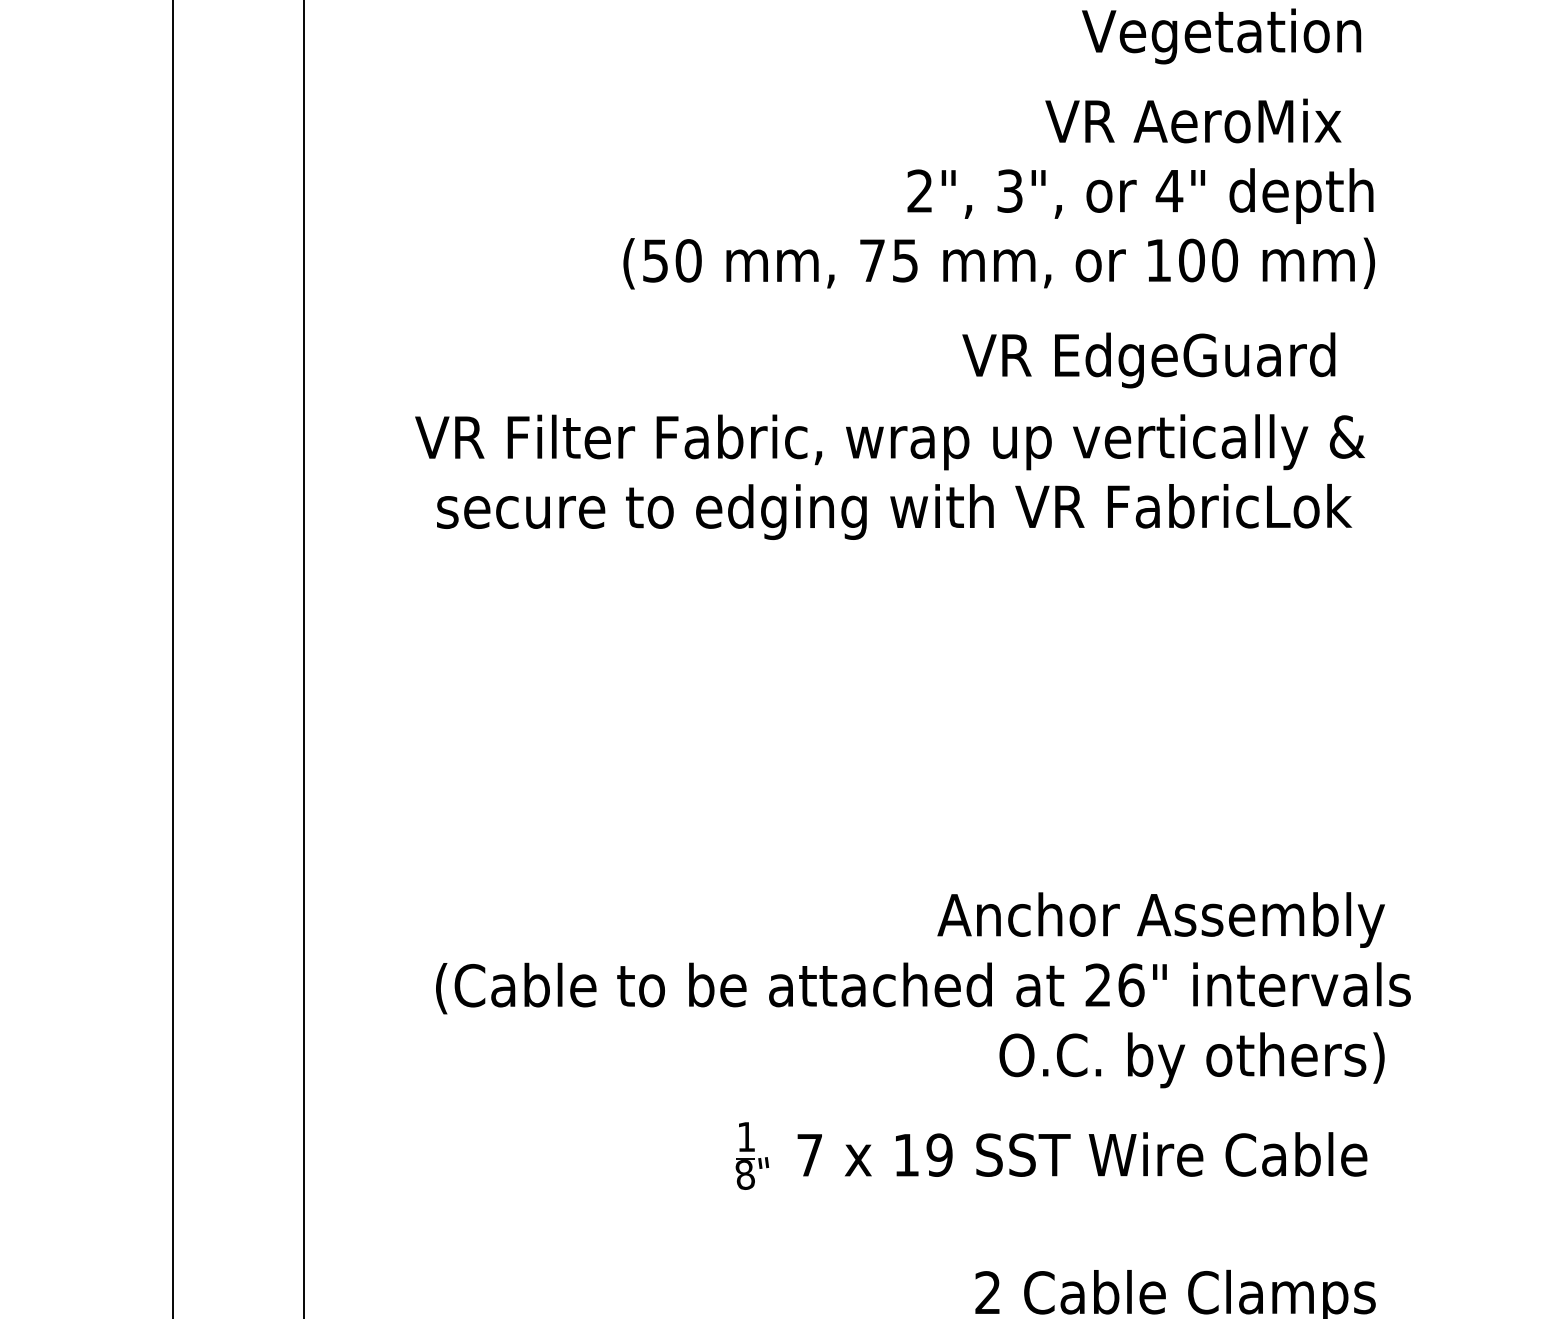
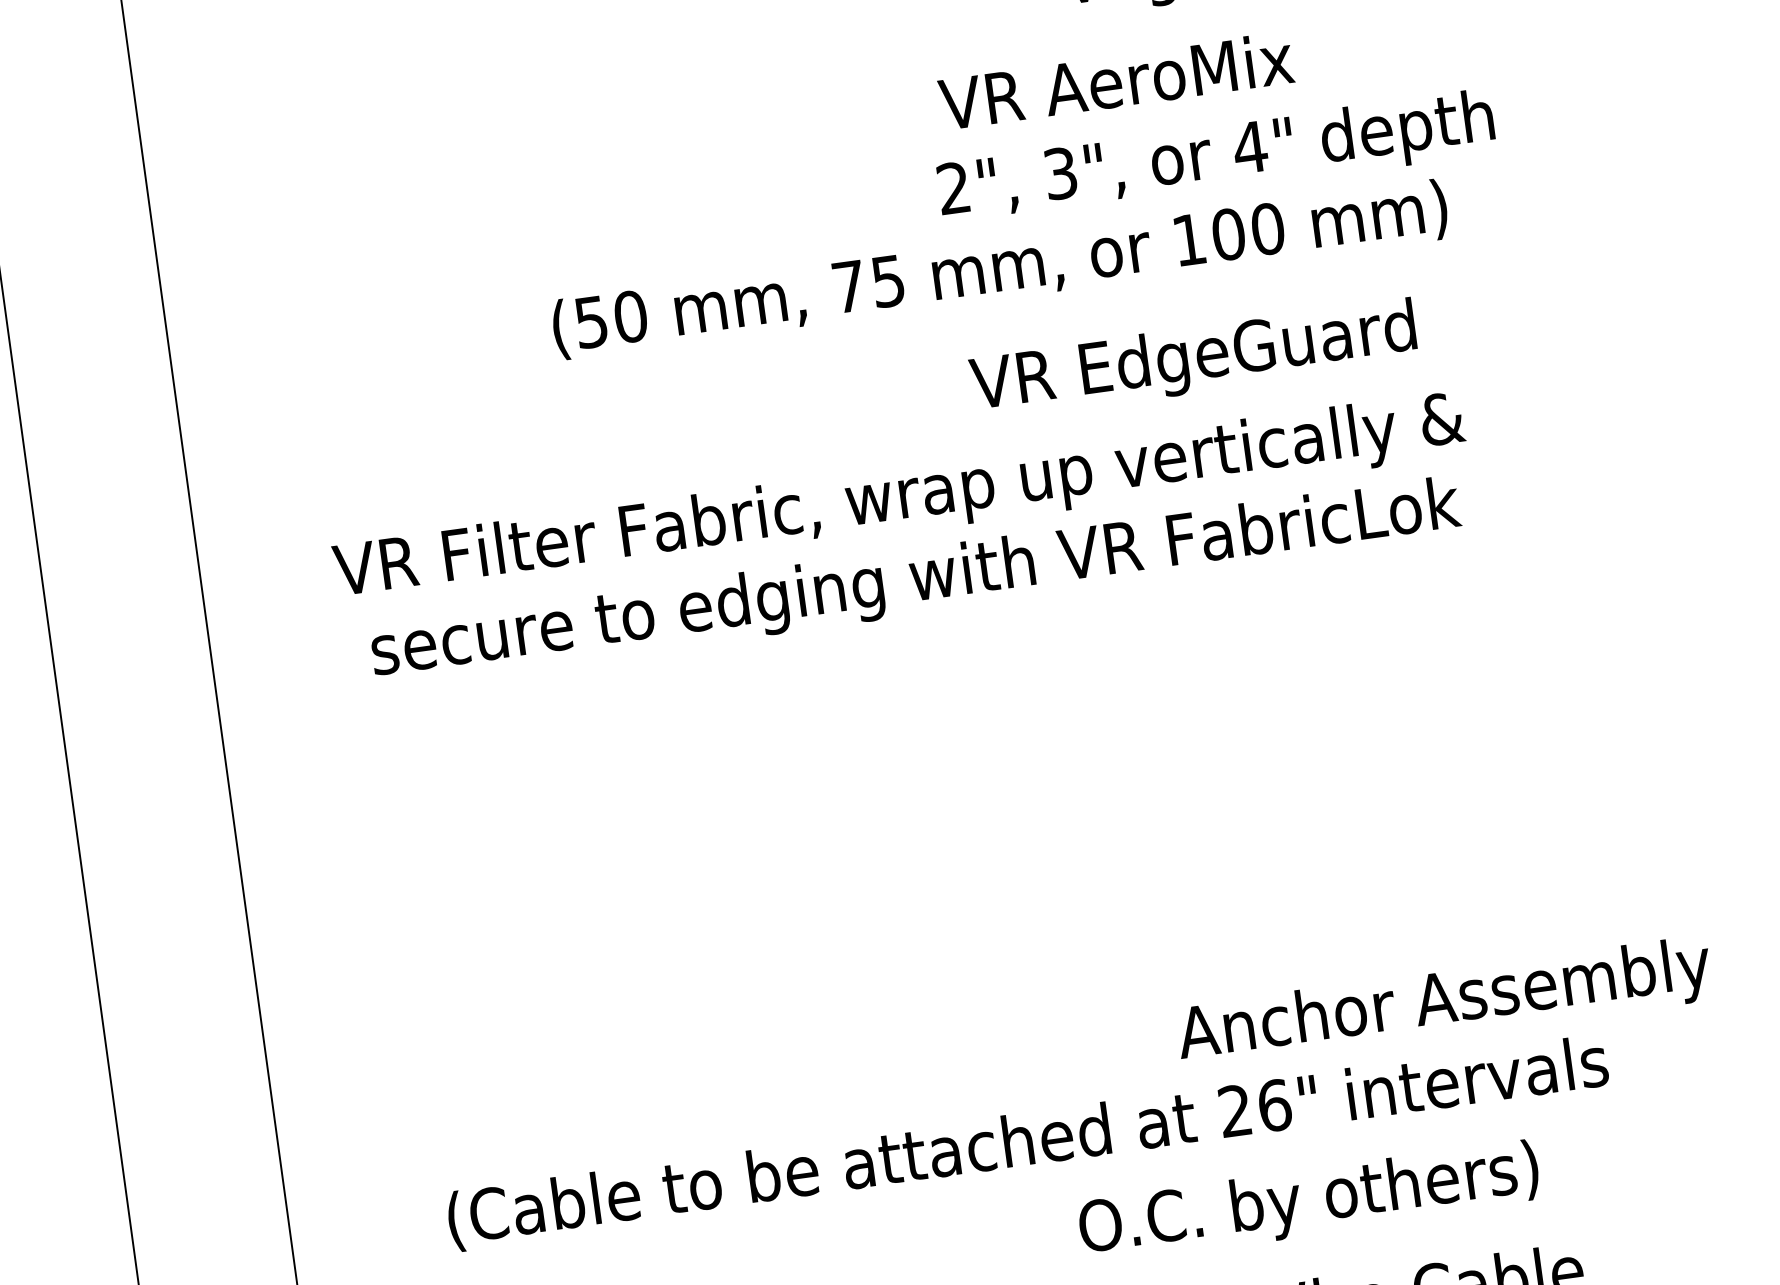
text: (1193, 120) -> (1116, 80), moved
text: (1140, 195) -> (1216, 157), moved
text: (1160, 919) -> (1443, 1002), moved
text: (1191, 1060) -> (1308, 1202), moved

